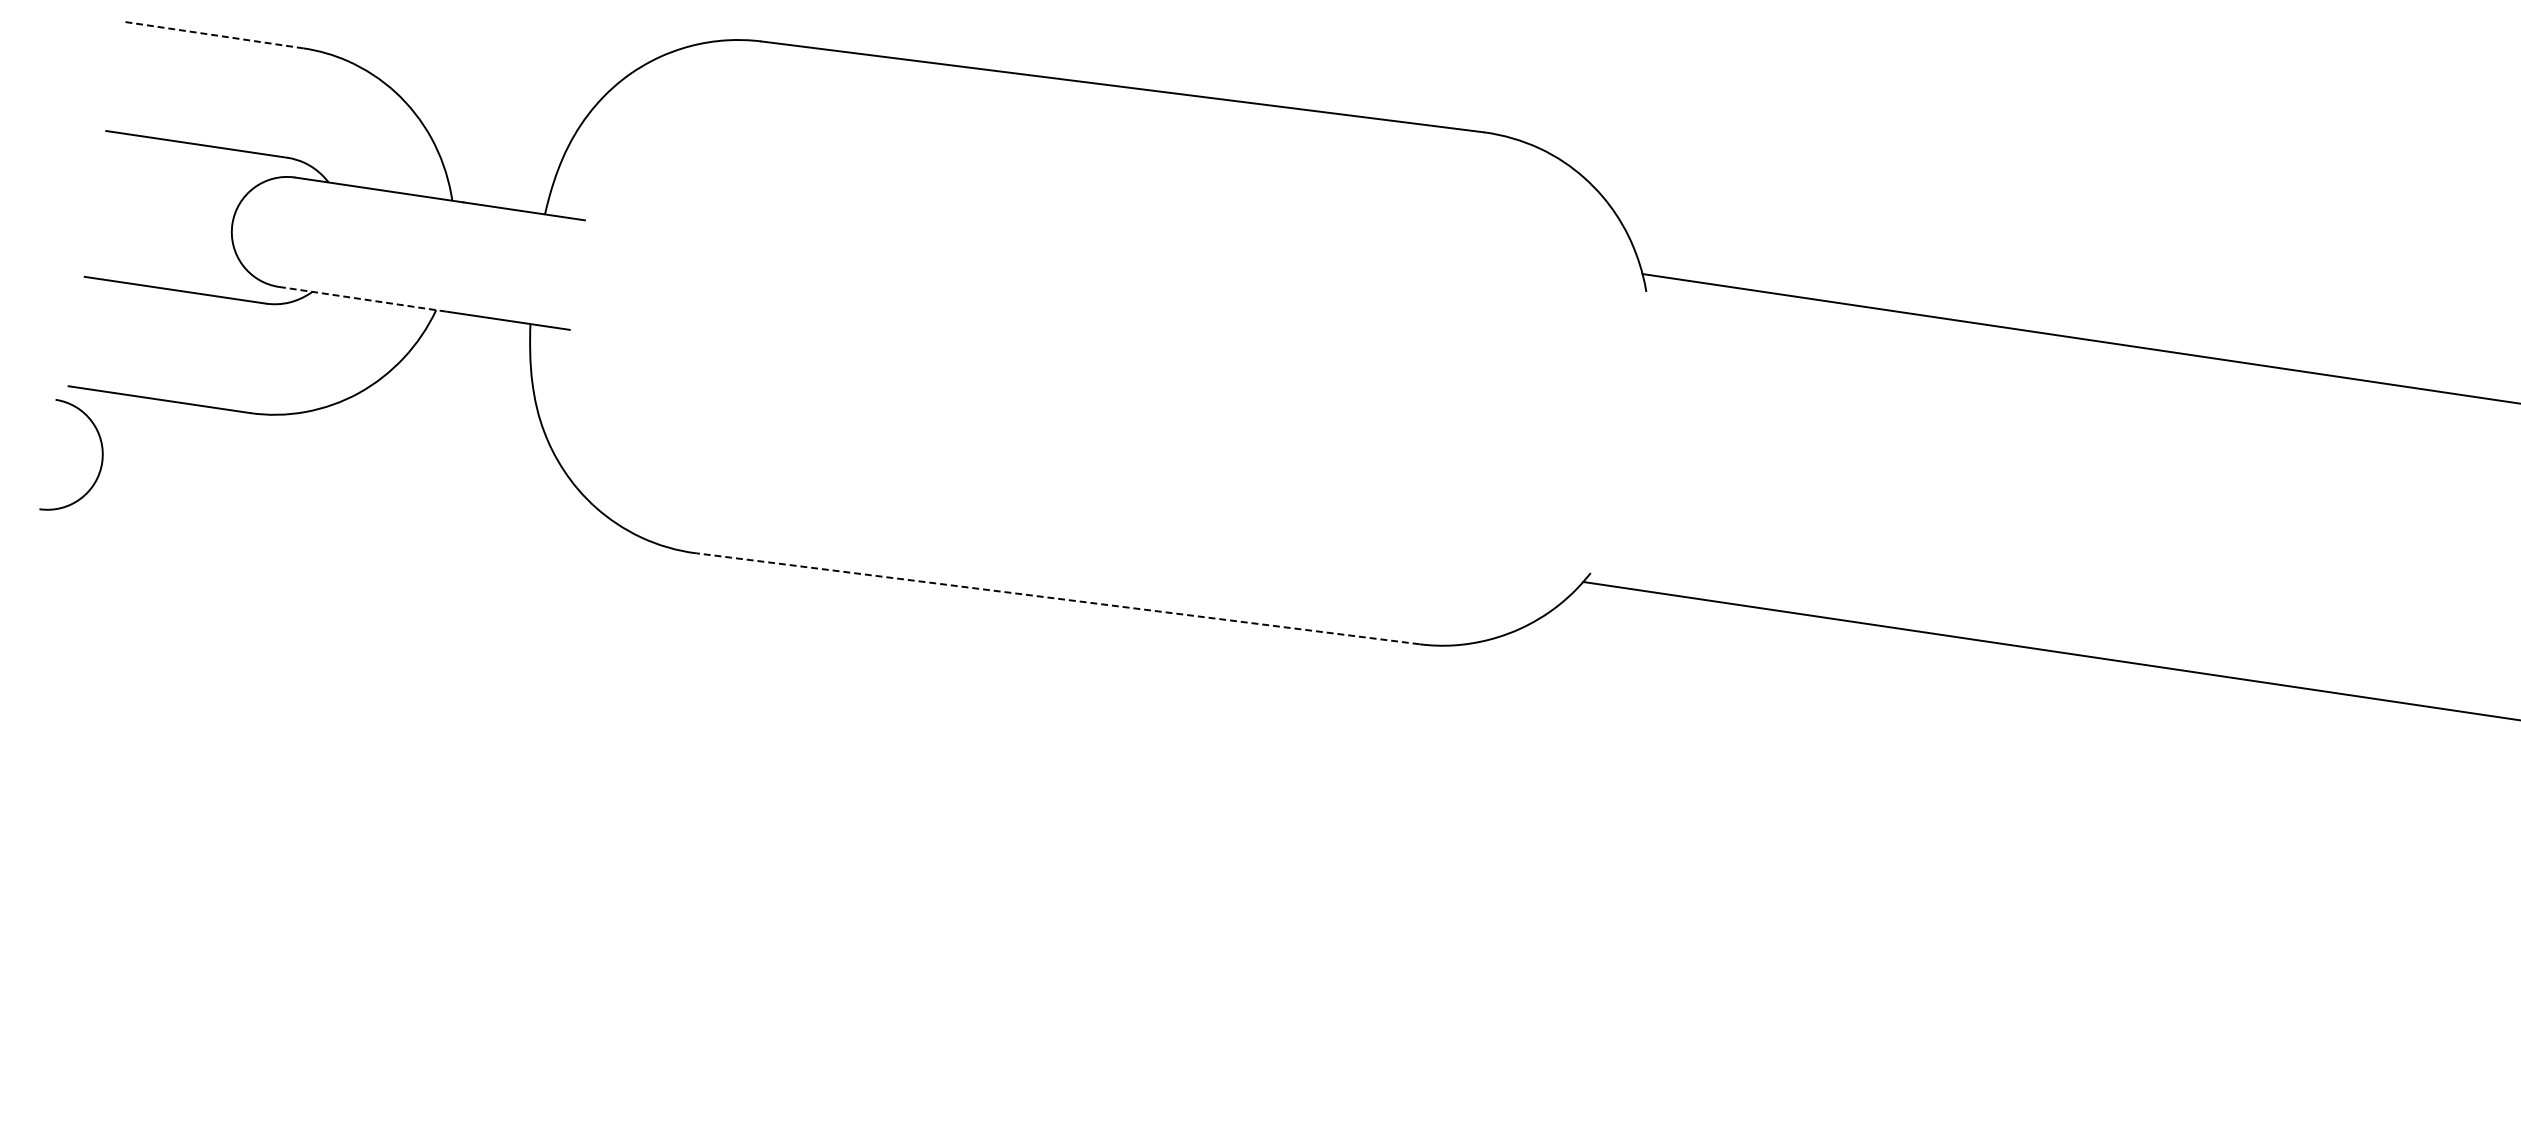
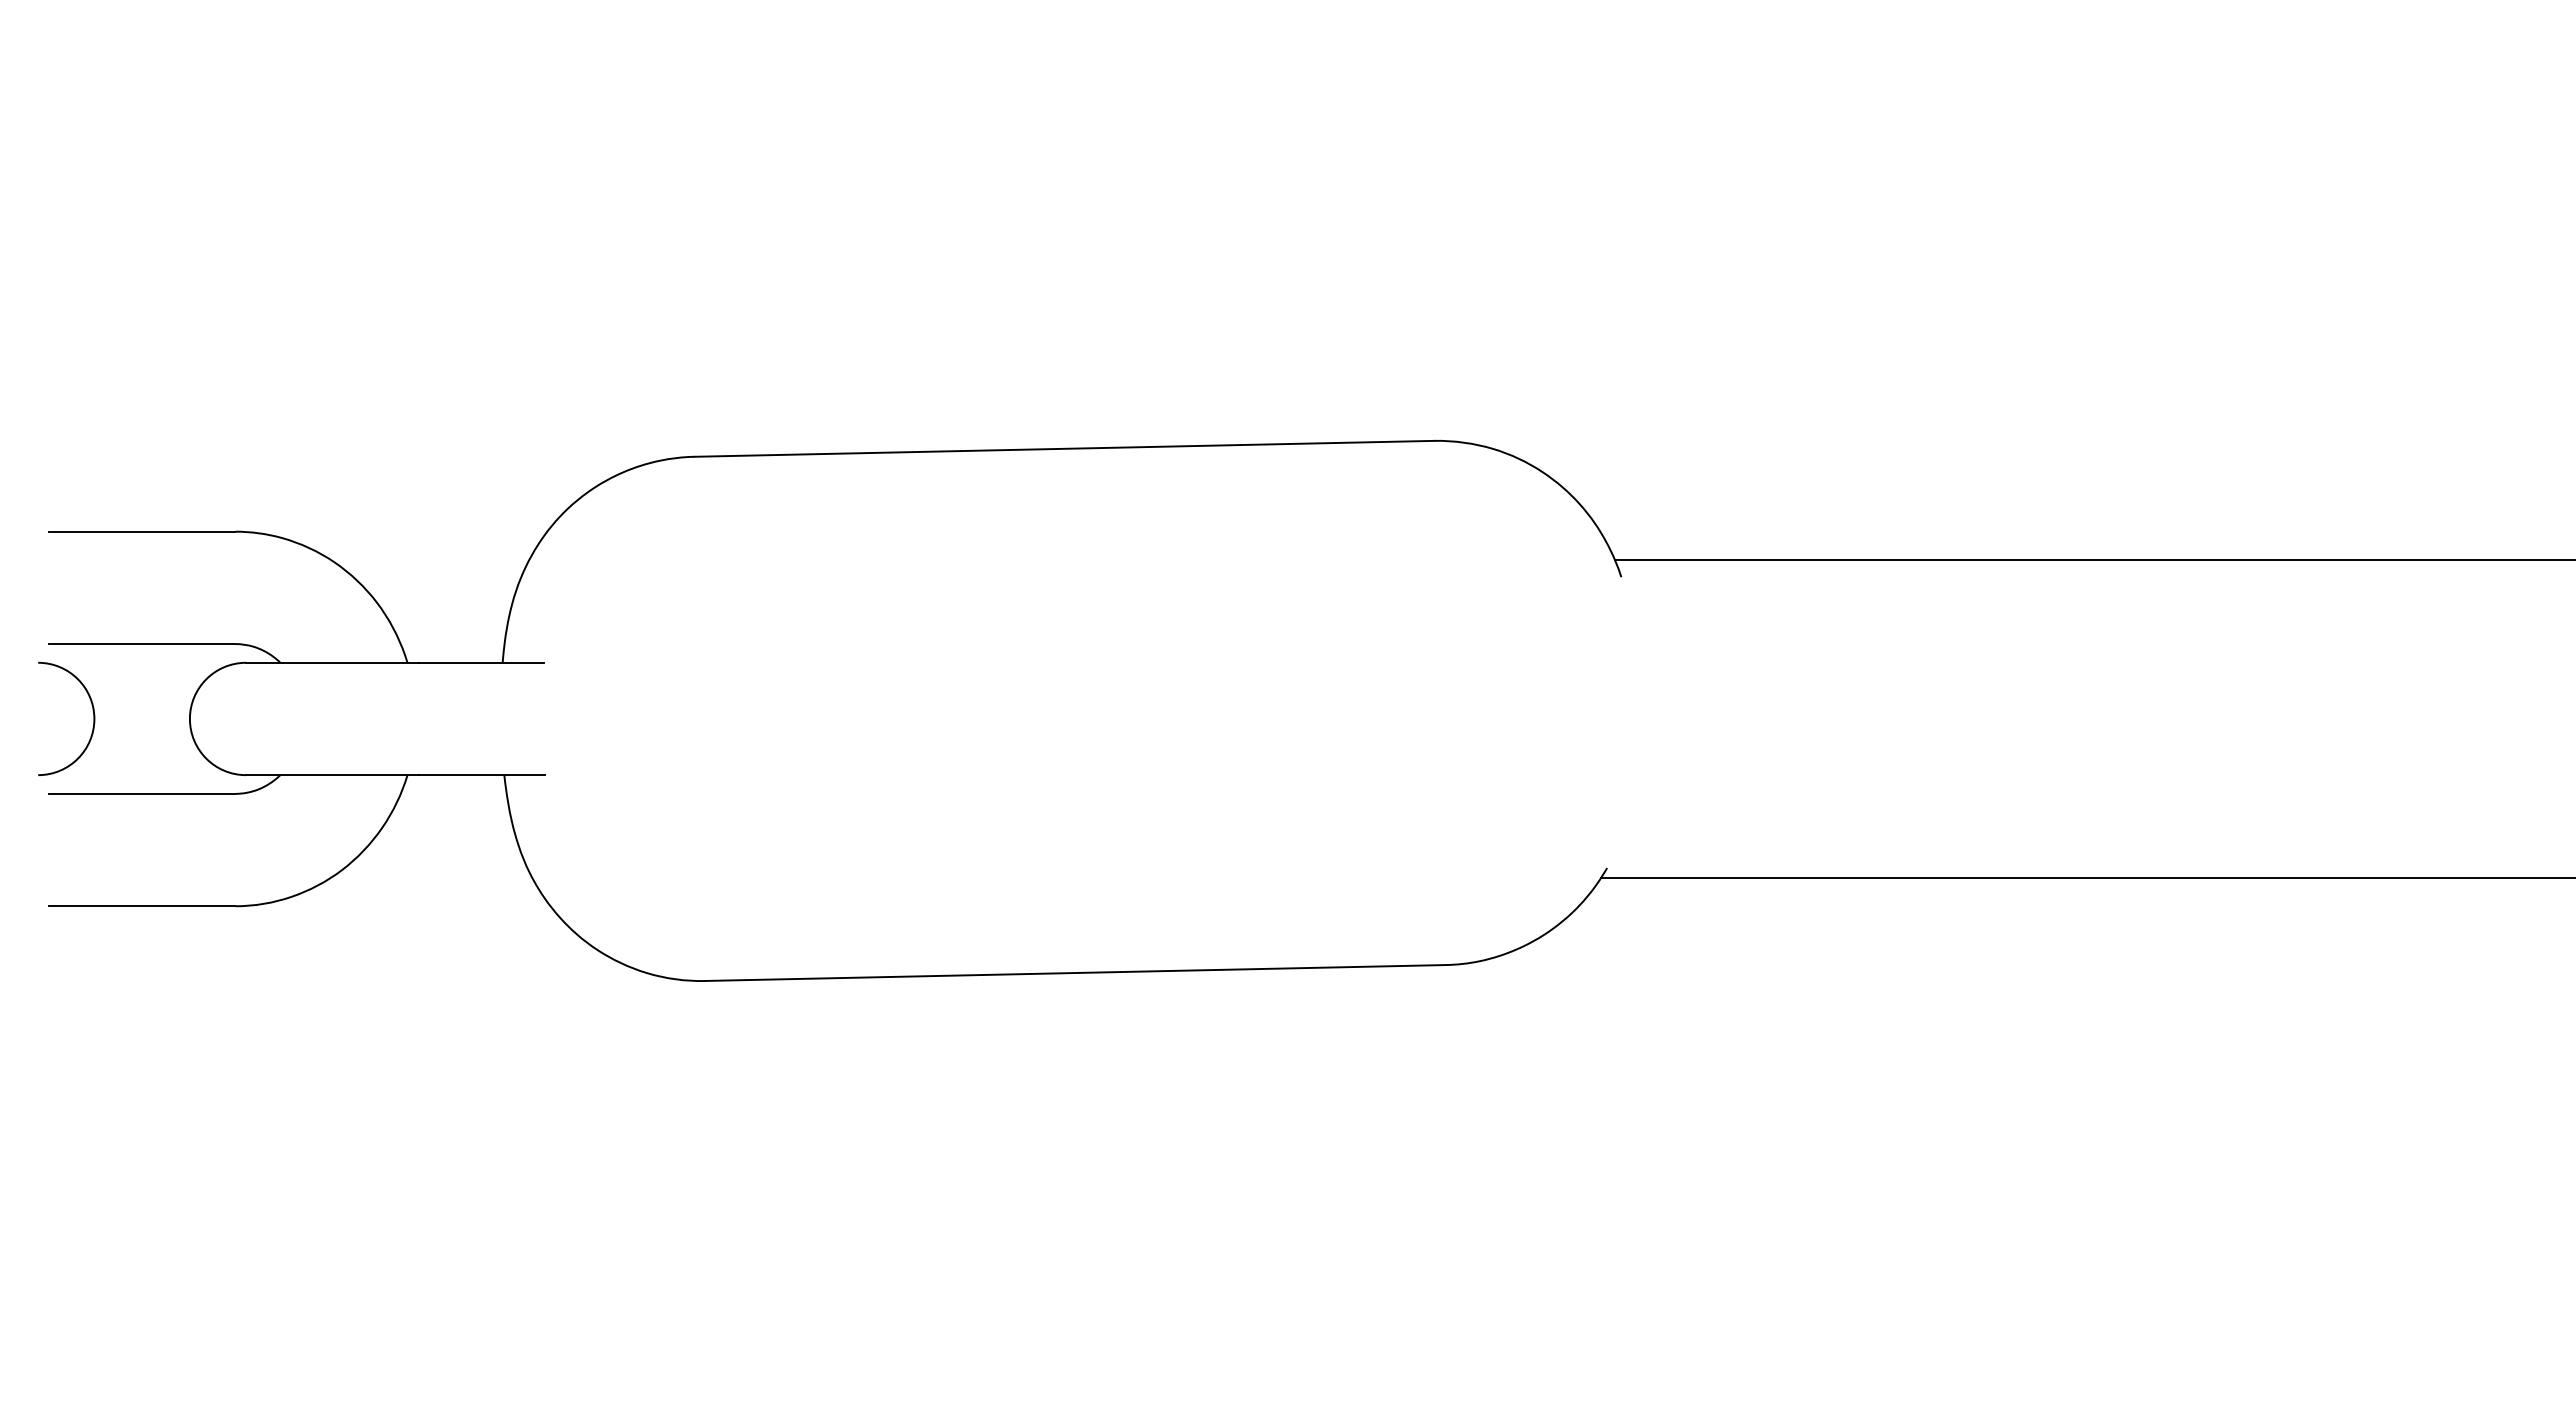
line: (212, 34) -> (141, 531), dashed -> solid
line: (363, 299) -> (332, 775), dashed -> solid
arc: (101, 461) -> (93, 718), moved
line: (1057, 599) -> (1075, 973), dashed -> solid

